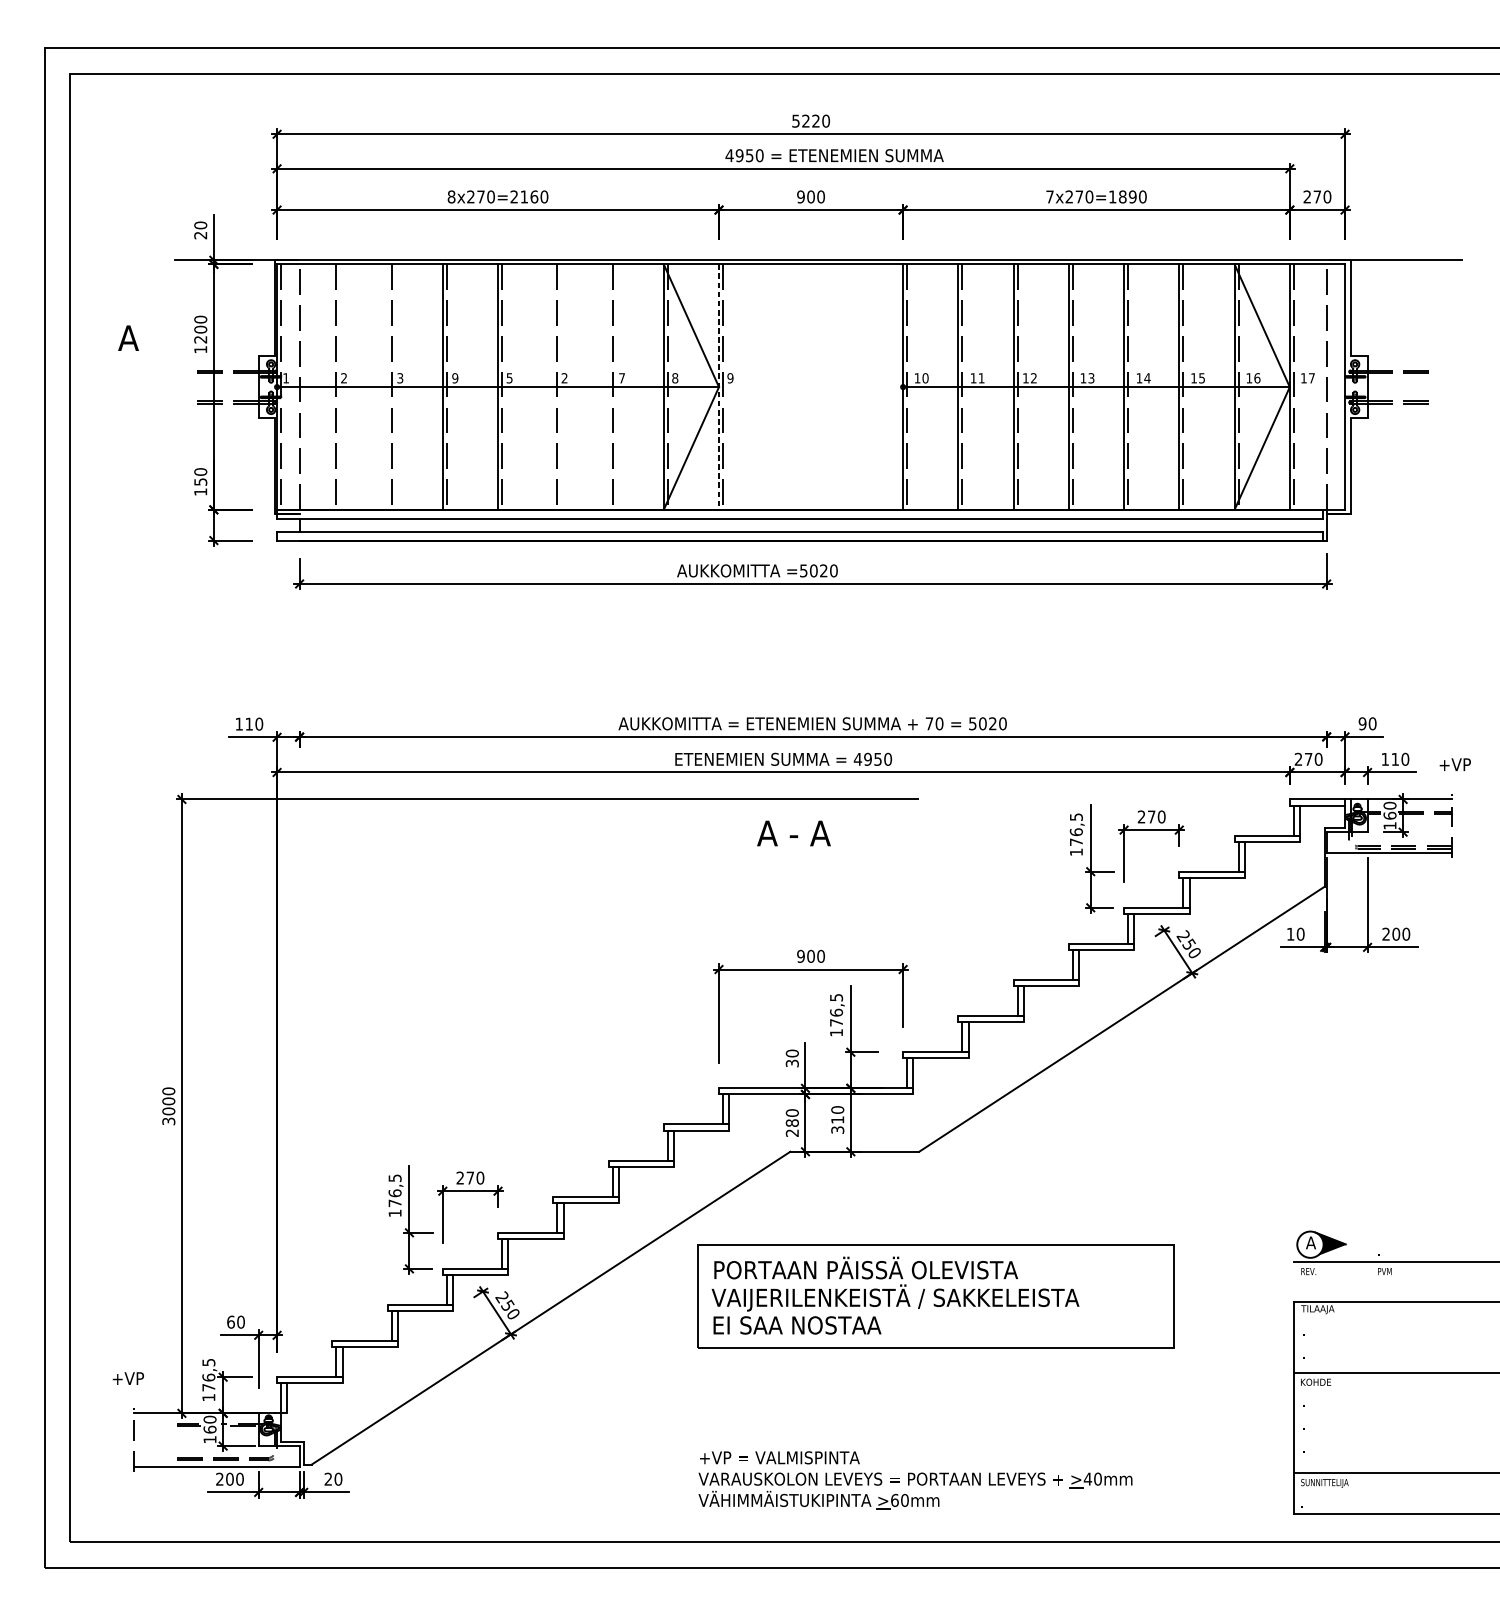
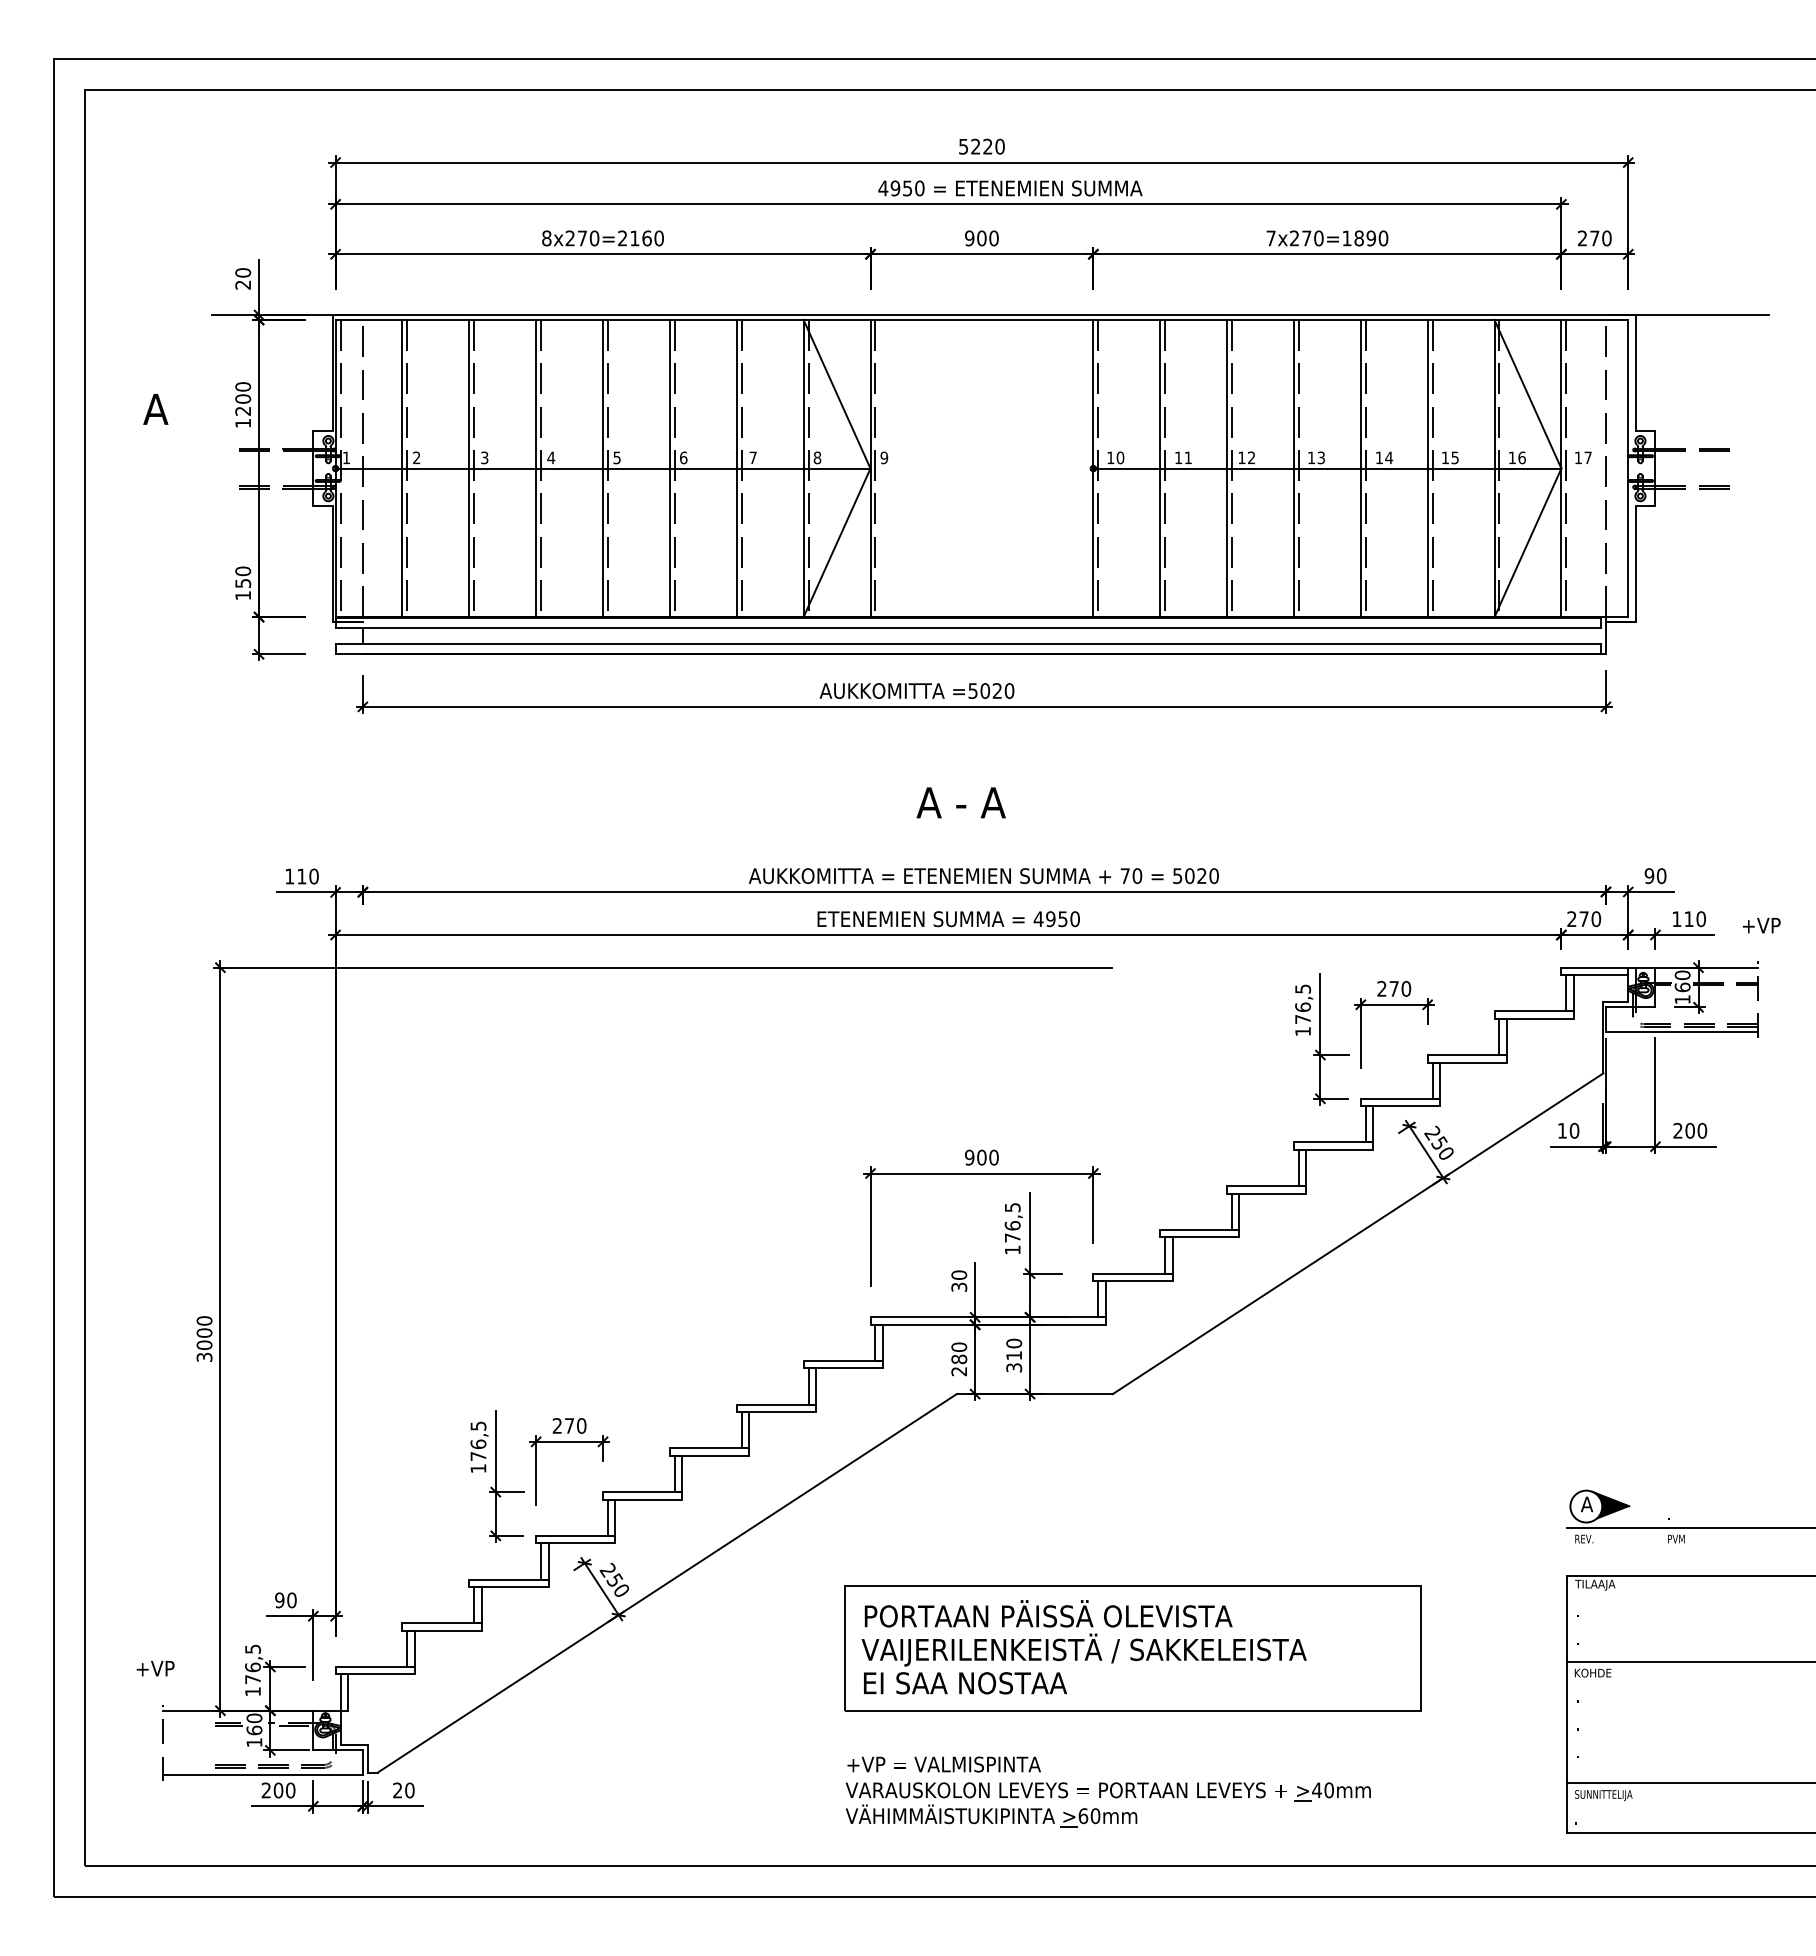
text: (455, 377) -> (551, 457), 9 -> 4
text: (564, 377) -> (683, 457), 2 -> 6
line: (332, 387) -> (402, 468), added
line: (387, 387) -> (469, 468), added
line: (552, 387) -> (669, 468), added
line: (608, 387) -> (736, 468), added
line: (719, 387) -> (870, 468), dashed -> solid
text: (793, 833) -> (960, 802), moved
part: (935, 1296) -> (1132, 1648), moved
text: (230, 1322) -> (279, 1600), 60 -> 90

